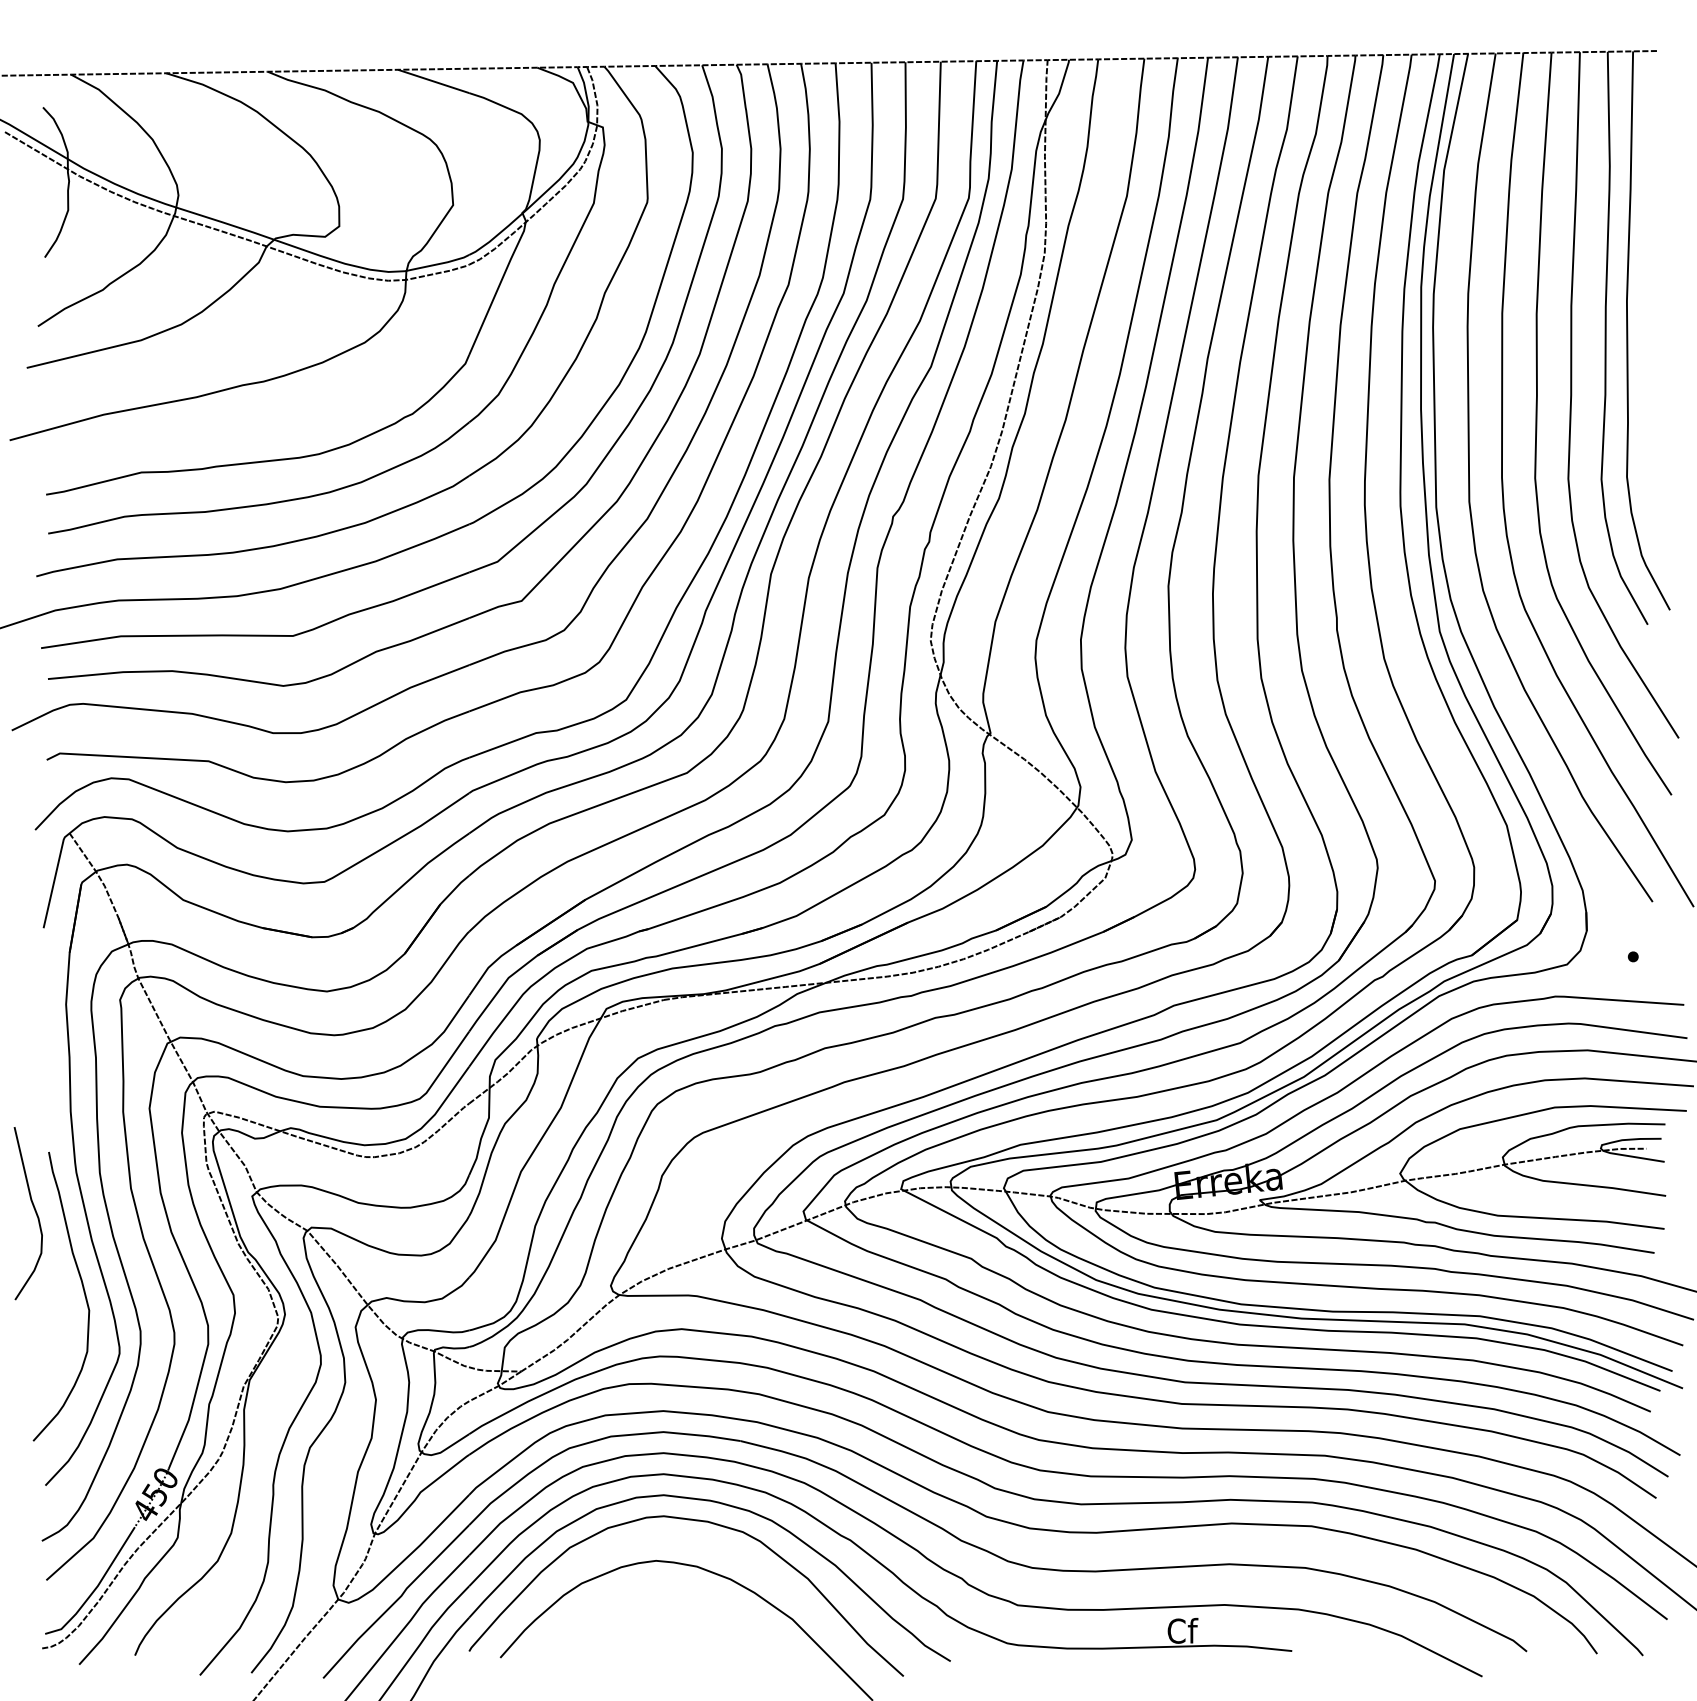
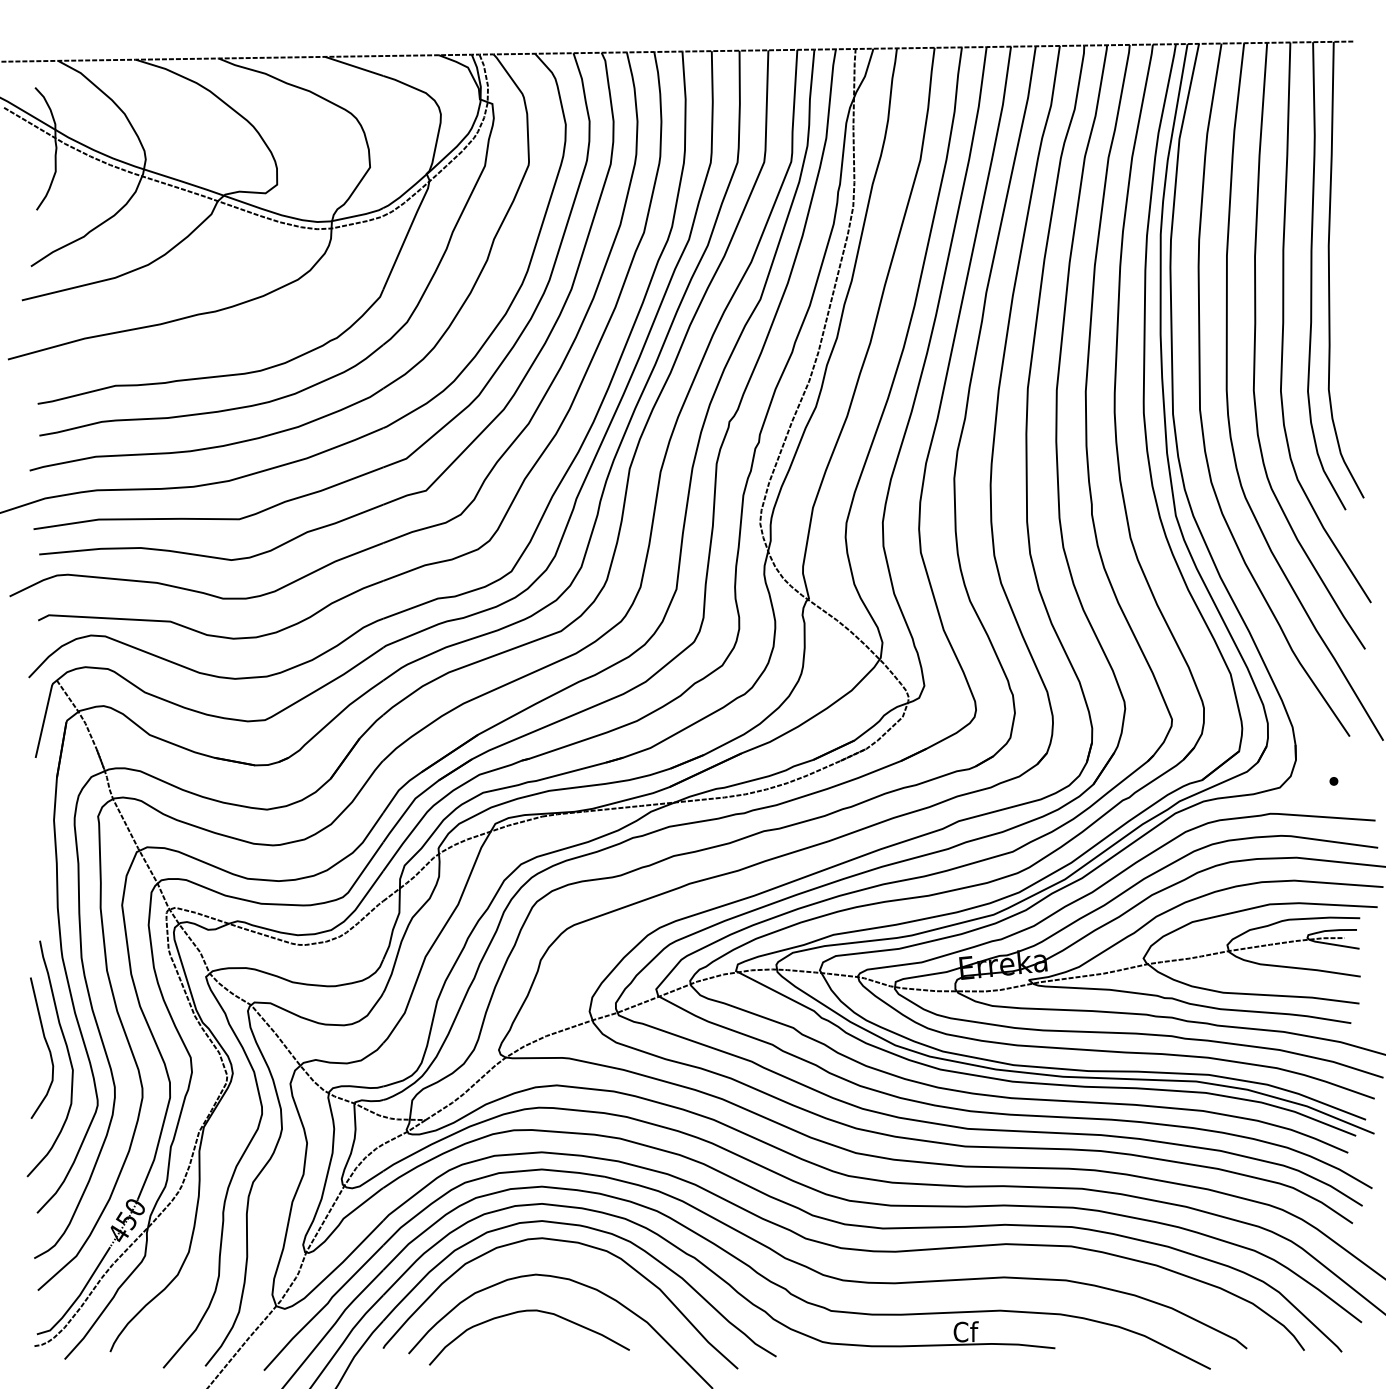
curve: (34, 1211) -> (46, 1046), moved
curve: (643, 1606) -> (525, 1311), added

